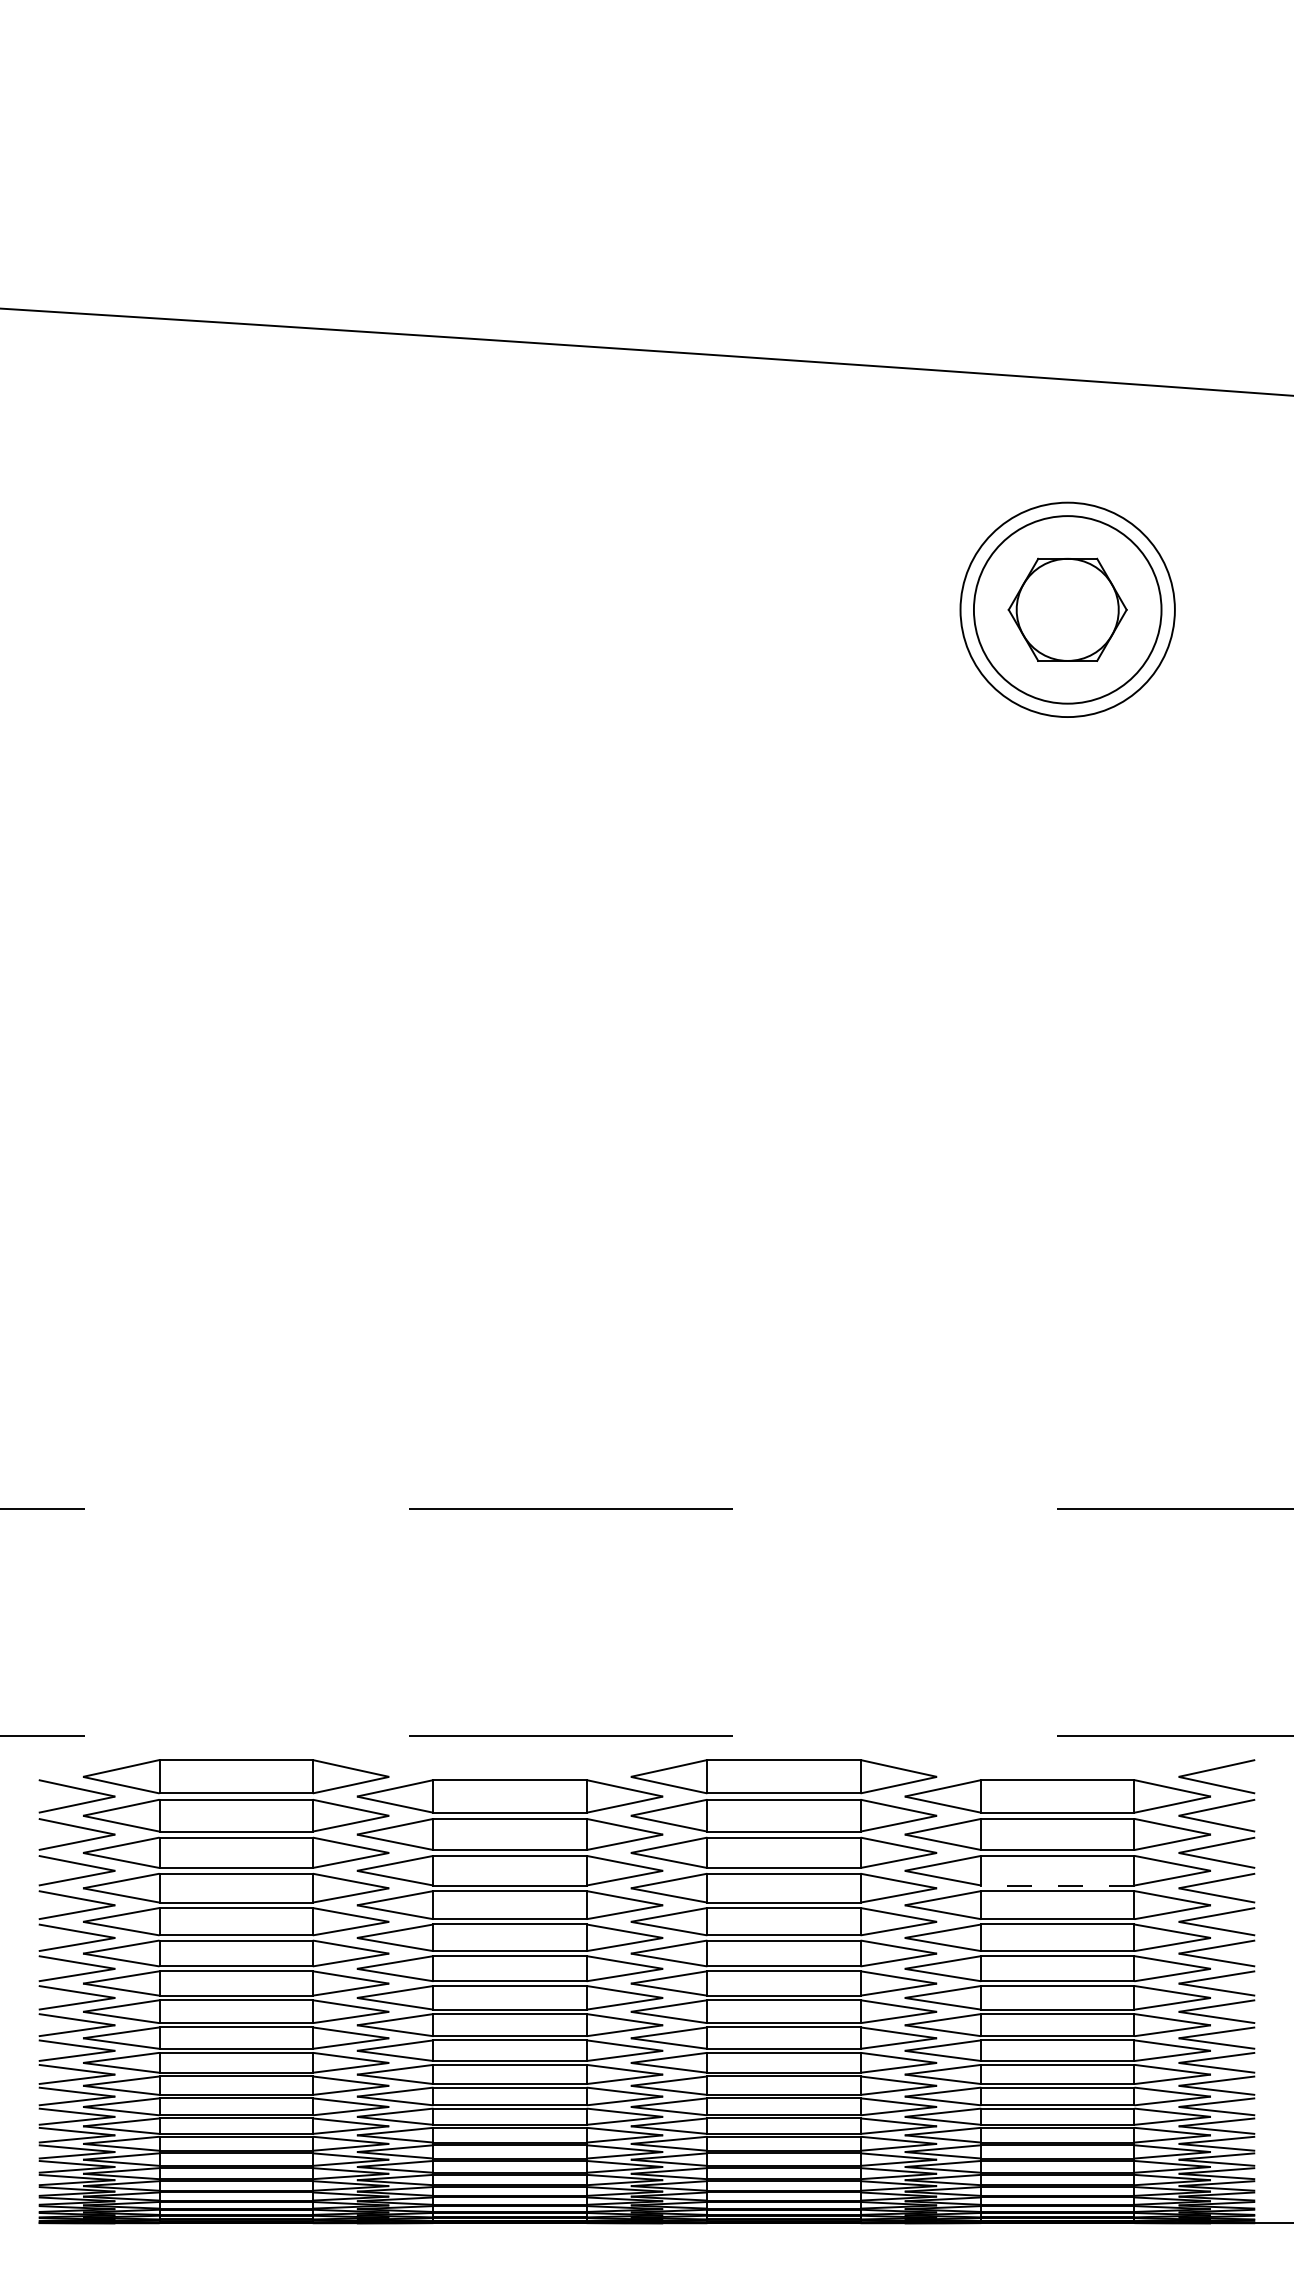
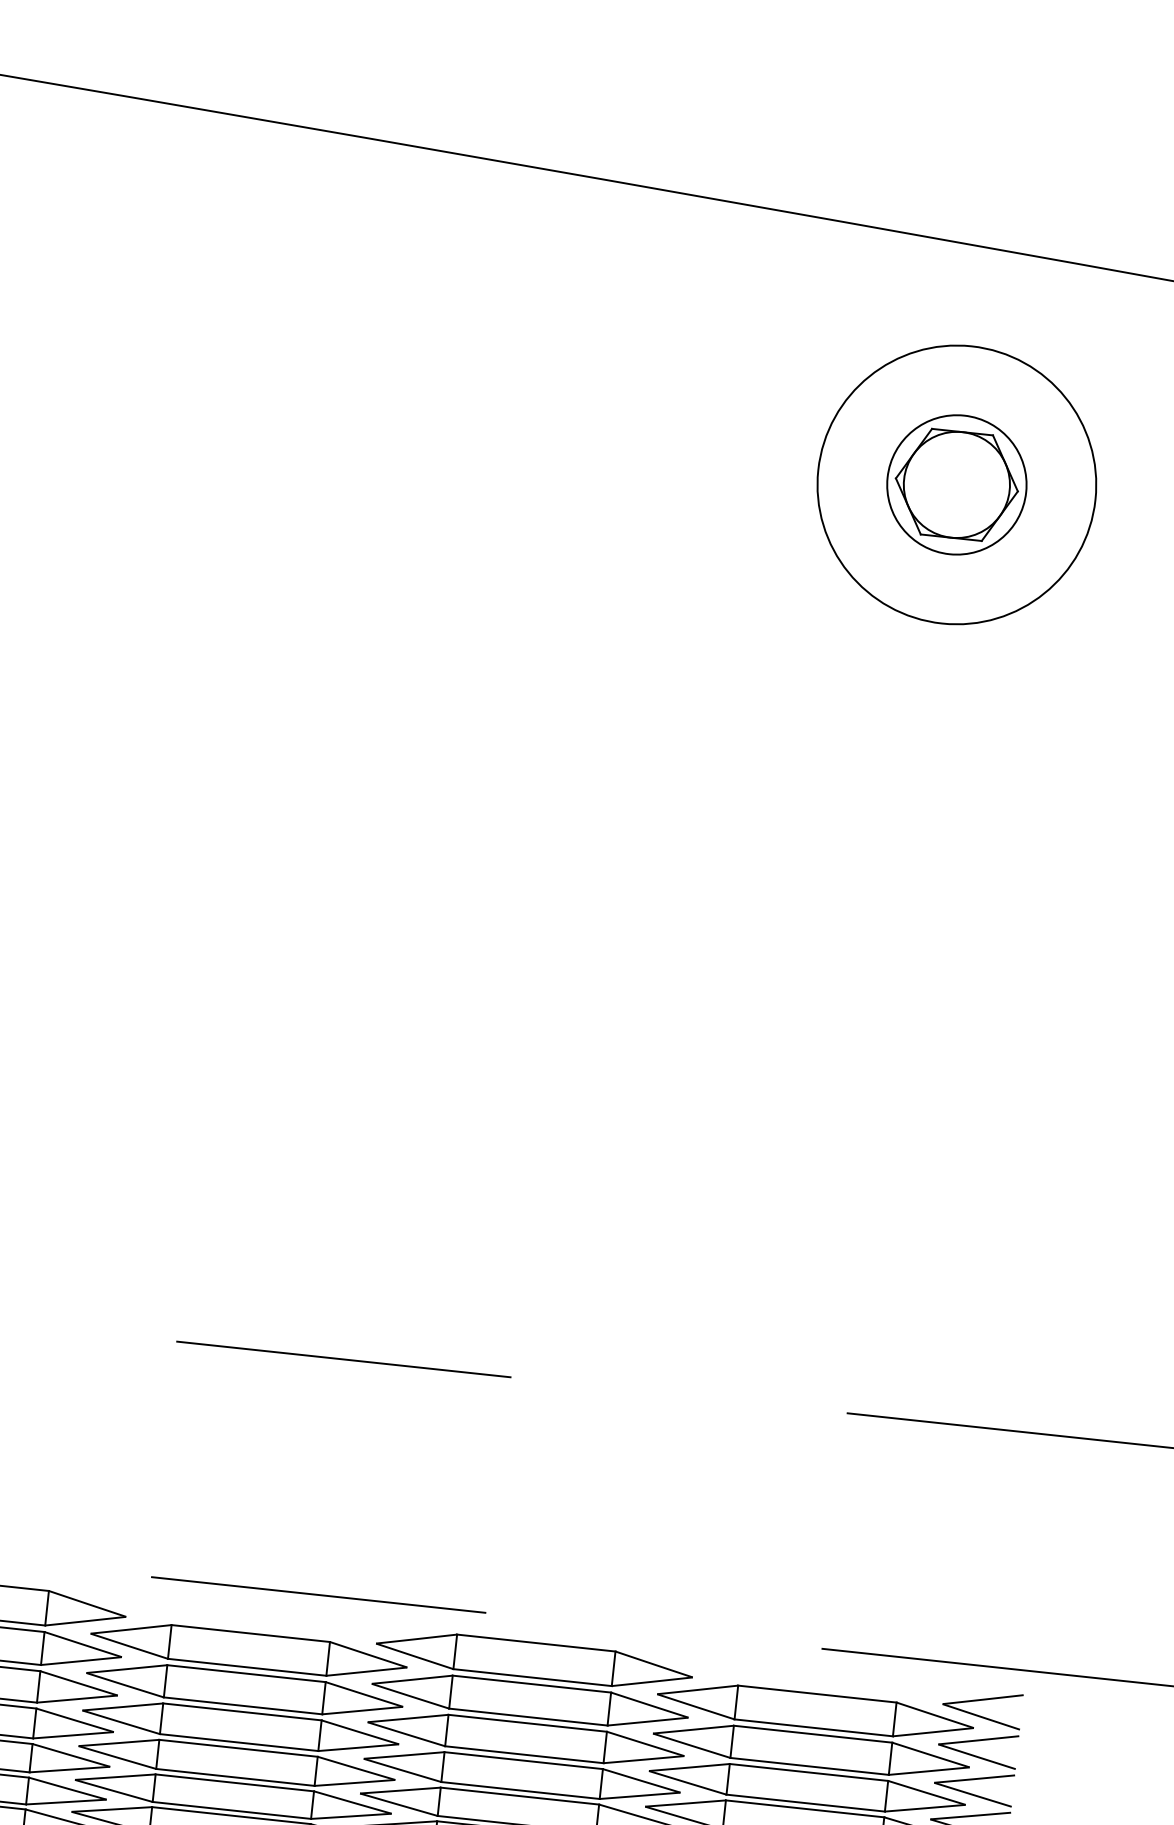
circle: (1067, 609) -> (956, 484), size x0.62
circle: (1067, 609) -> (956, 484), size x1.43
line: (1057, 1885) -> (805, 1803), dashed -> solid

